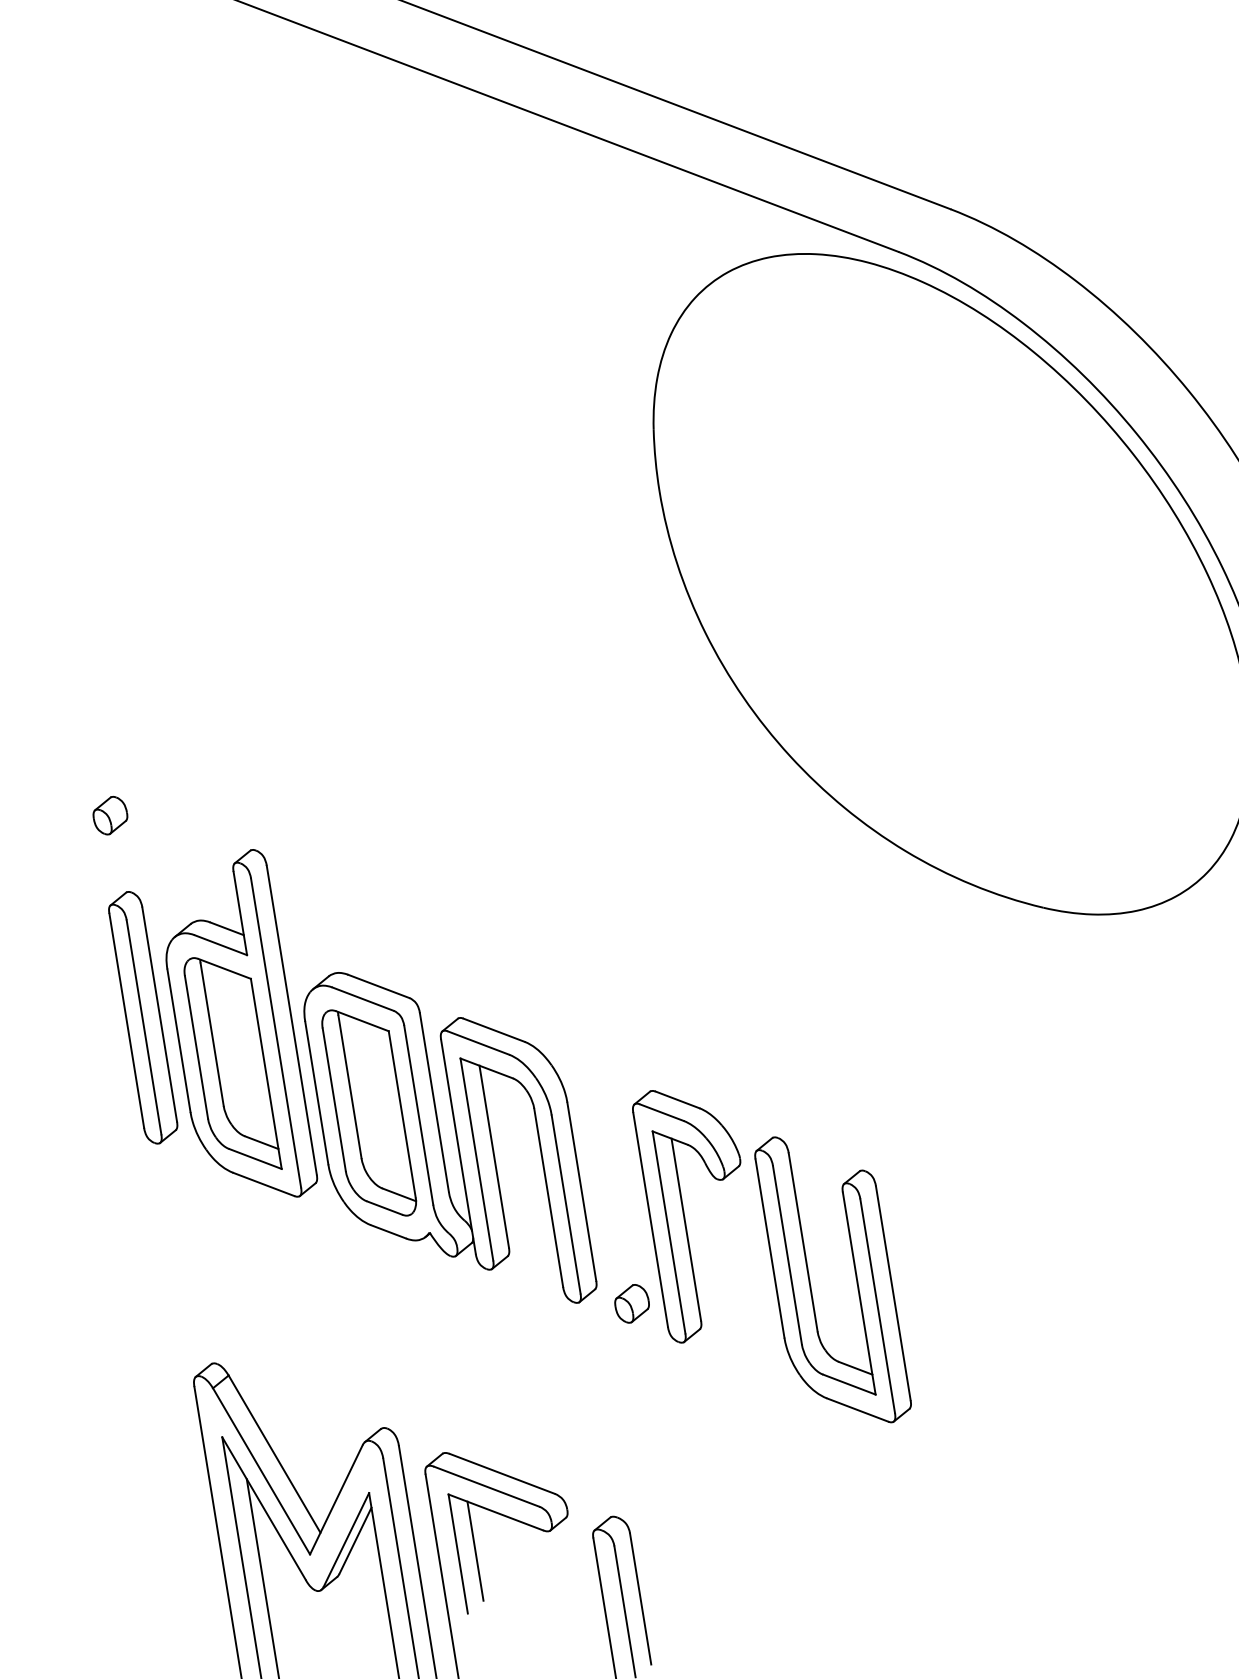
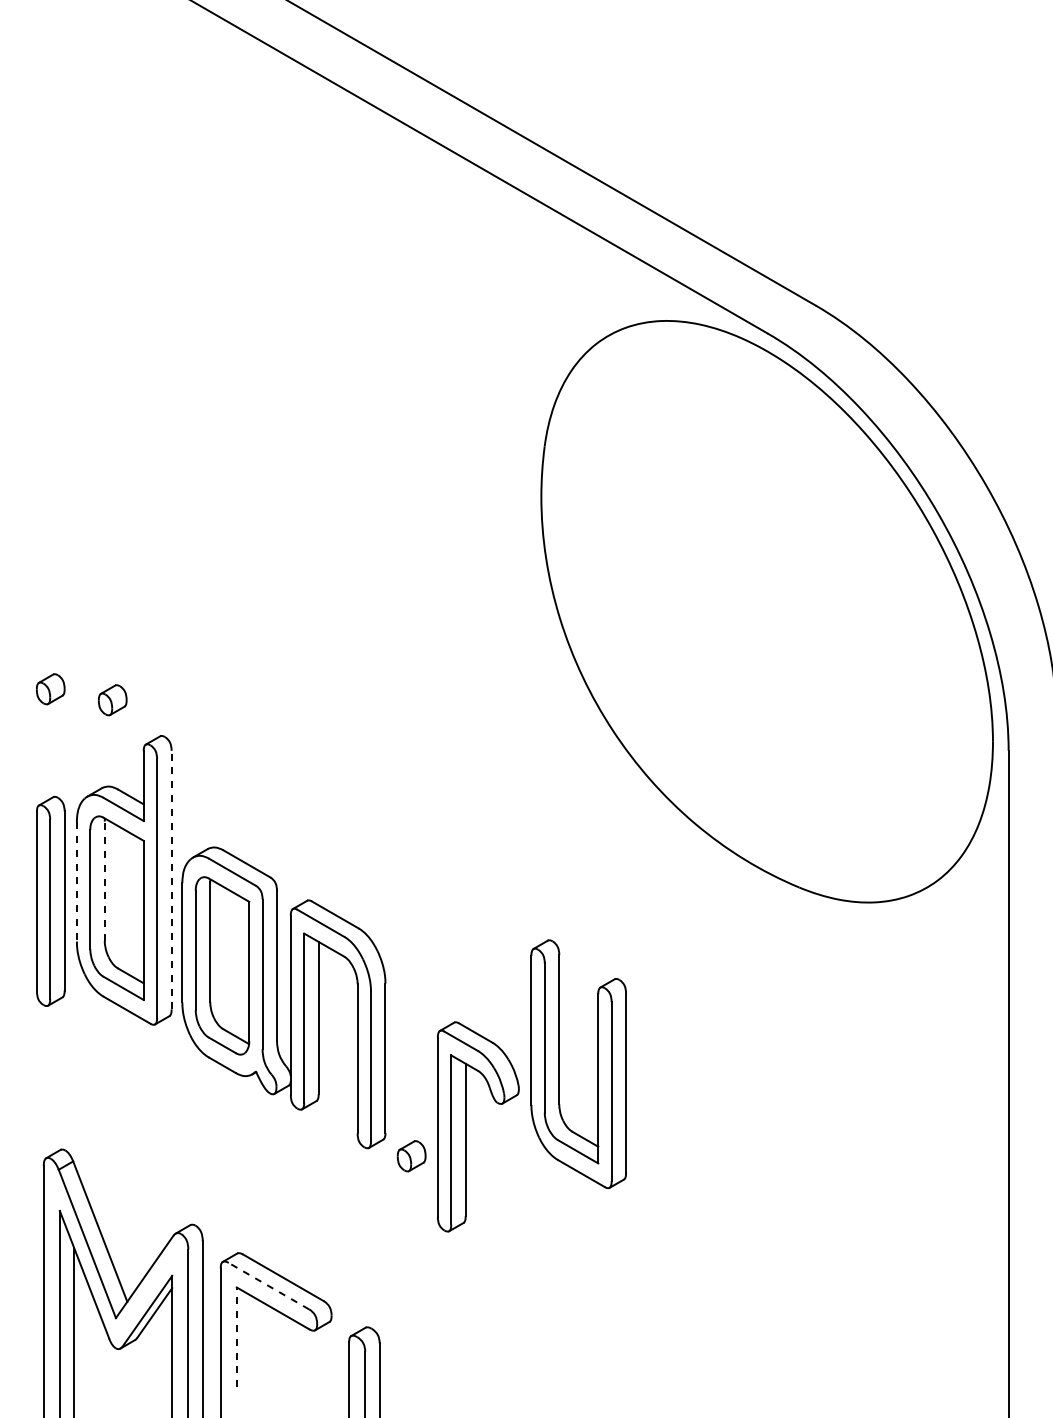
part: (186, 817) -> (112, 700), added
part: (142, 1016) -> (50, 900), moved
line: (291, 1019) -> (171, 879), solid -> dashed
line: (211, 1034) -> (104, 881), solid -> dashed
line: (178, 1040) -> (76, 881), solid -> dashed
part: (684, 1213) -> (466, 1126), moved
part: (810, 1283) -> (559, 1064), moved
line: (486, 1485) -> (268, 1285), solid -> dashed
line: (475, 1550) -> (251, 1336), removed
line: (457, 1554) -> (236, 1337), solid -> dashed

